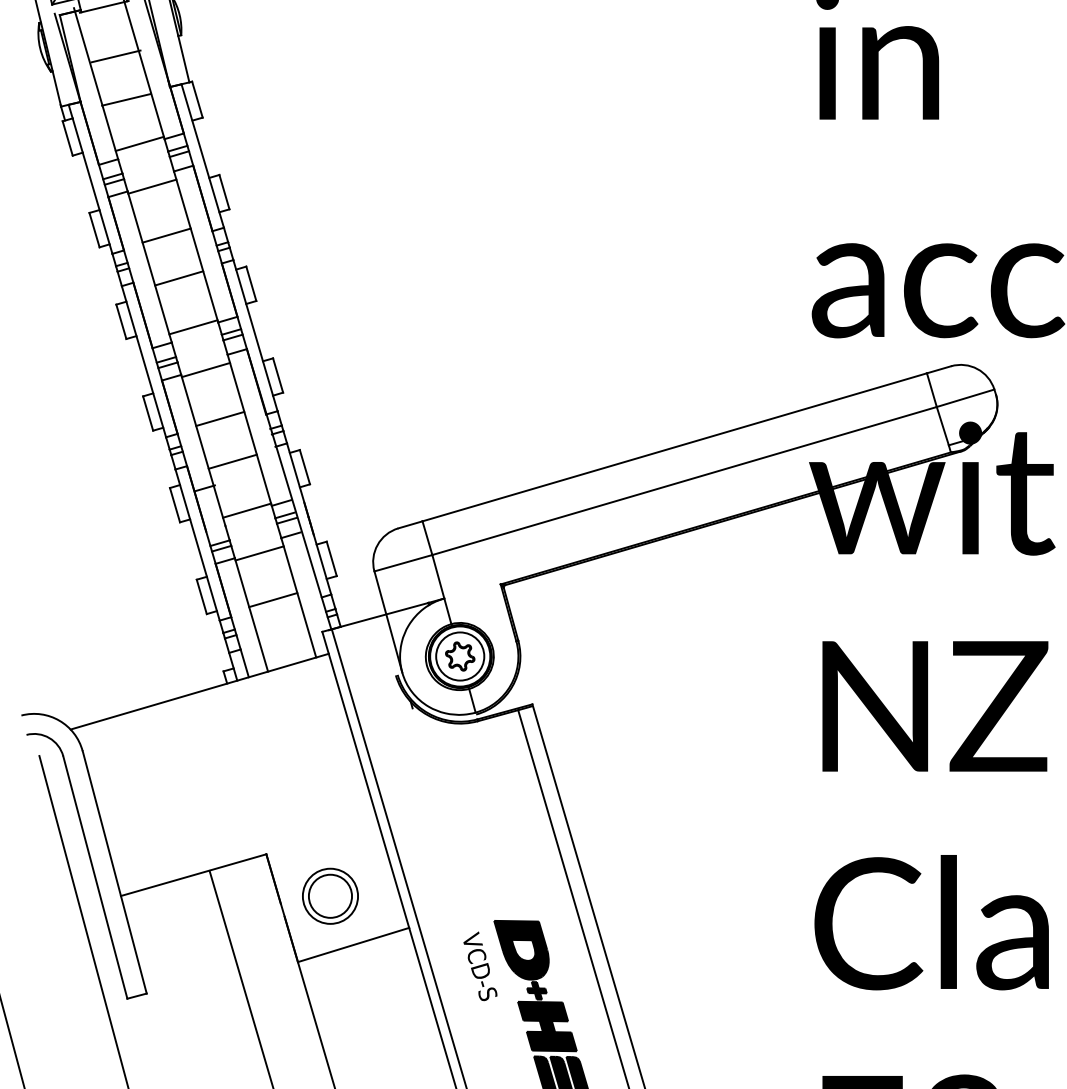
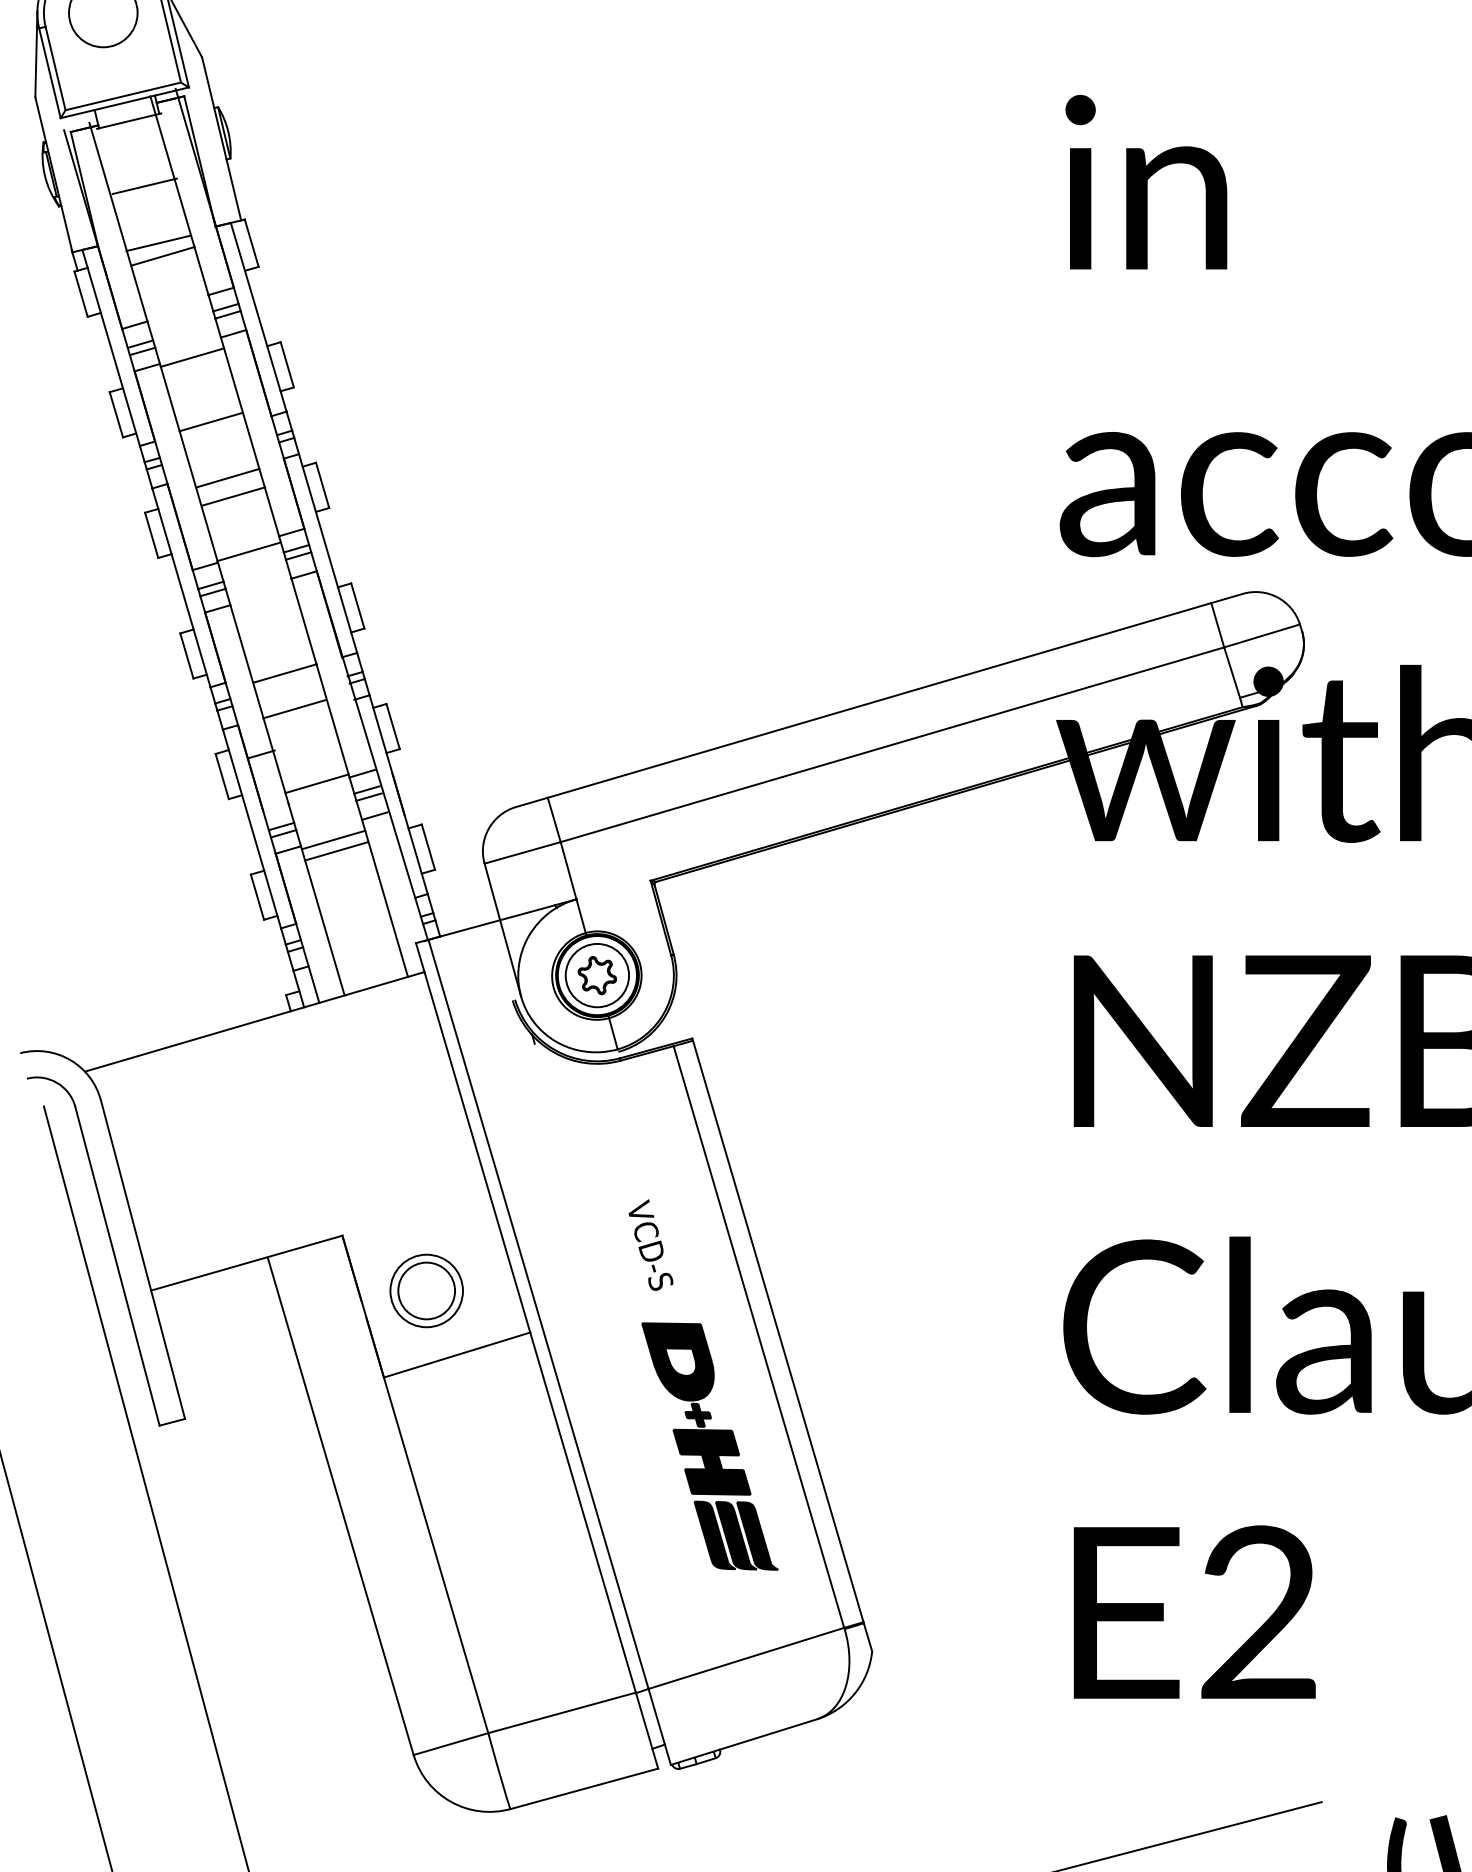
line: (139, 144) -> (162, 256), moved
line: (193, 327) -> (233, 496), moved
line: (205, 369) -> (248, 551), moved
line: (220, 418) -> (294, 708), moved
line: (232, 461) -> (284, 673), moved
line: (273, 600) -> (336, 851), moved
text: (480, 965) -> (650, 1244), moved

